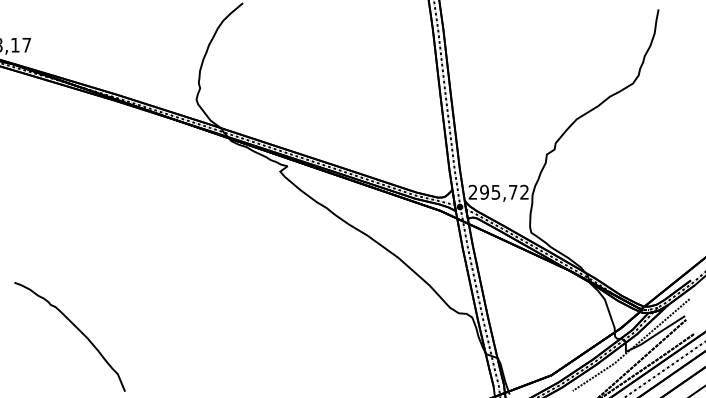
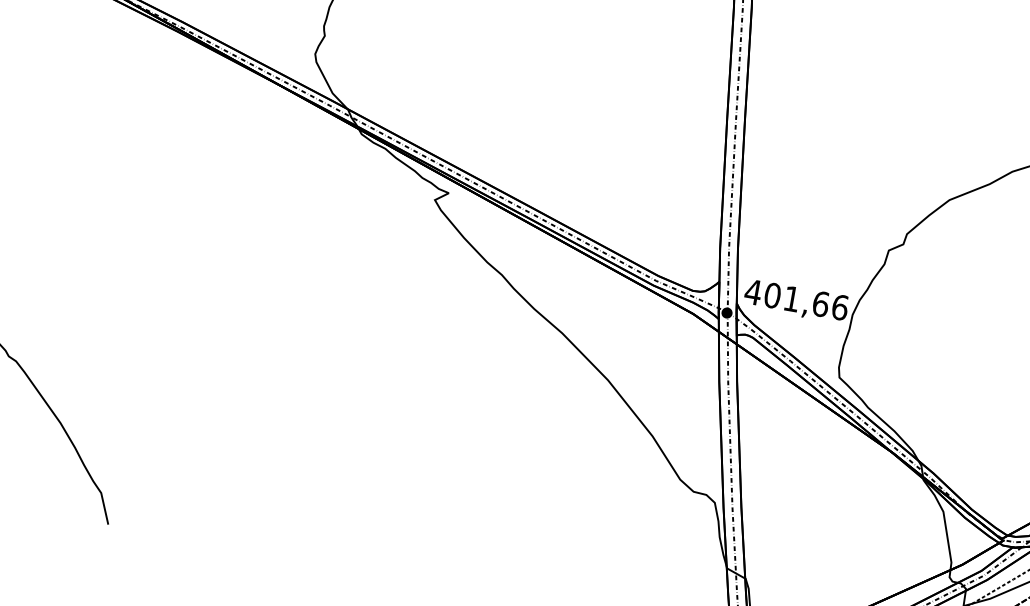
text: (498, 191) -> (796, 298), 295,72 -> 401,66

